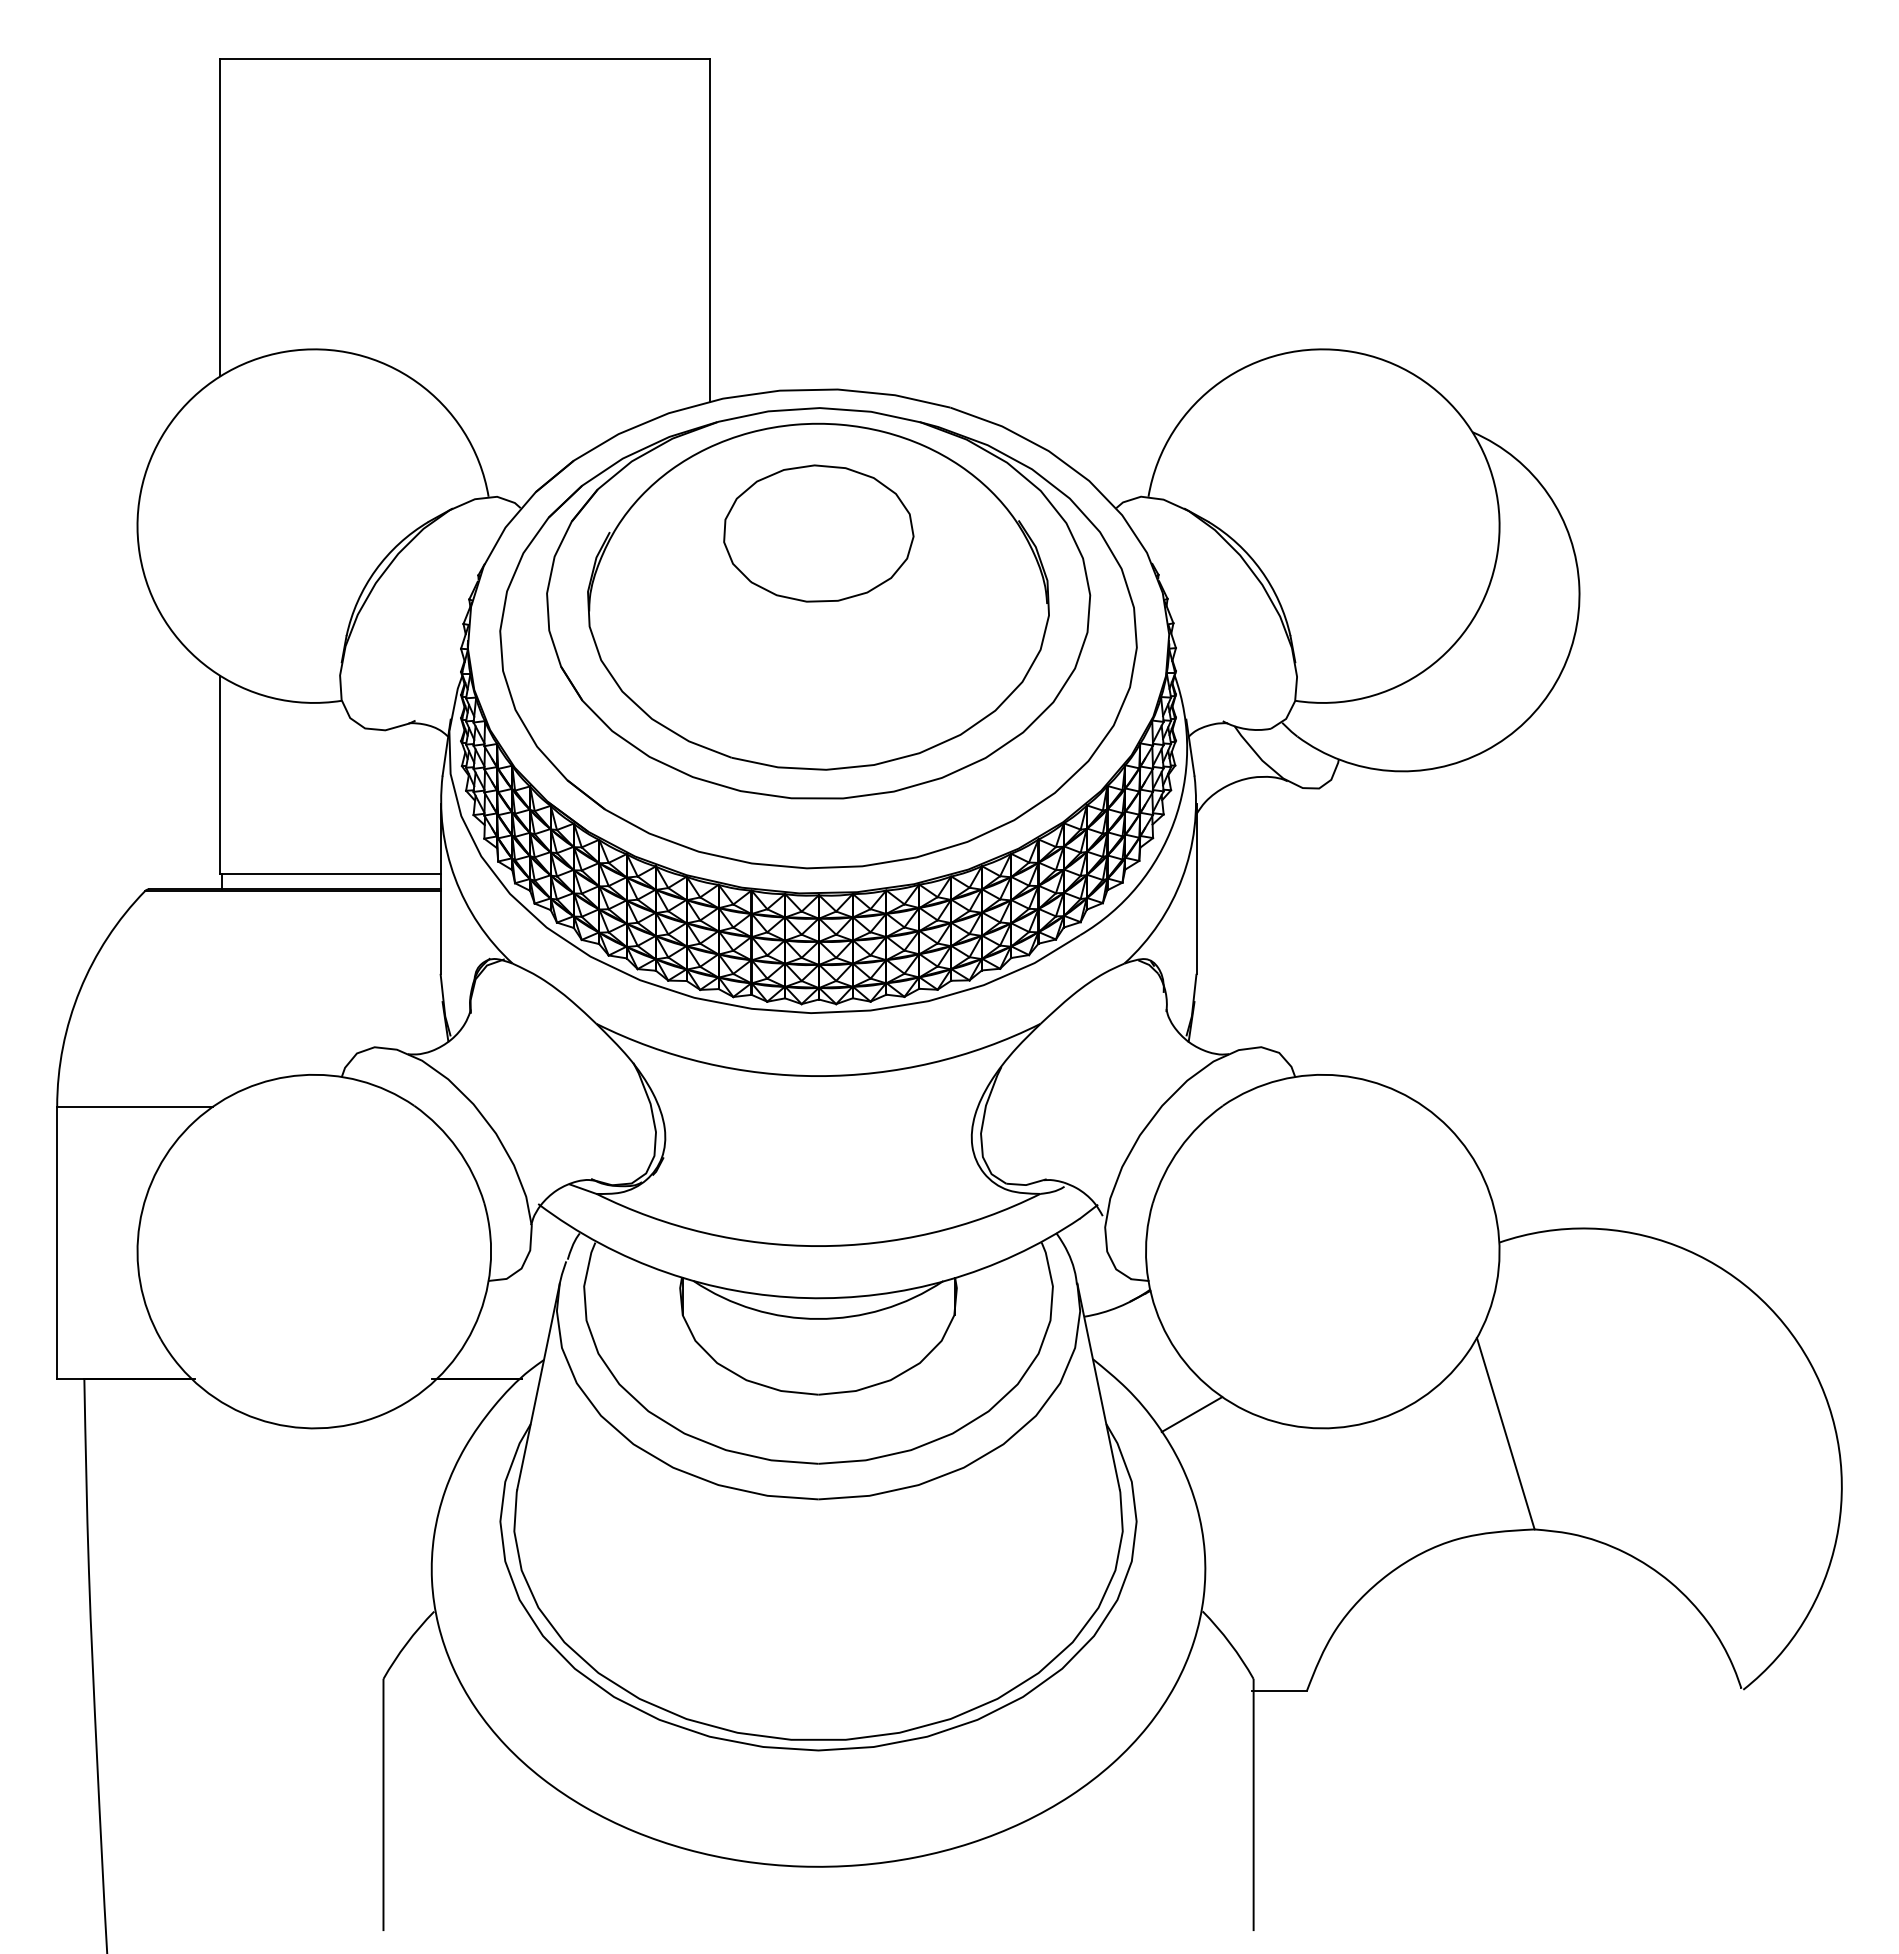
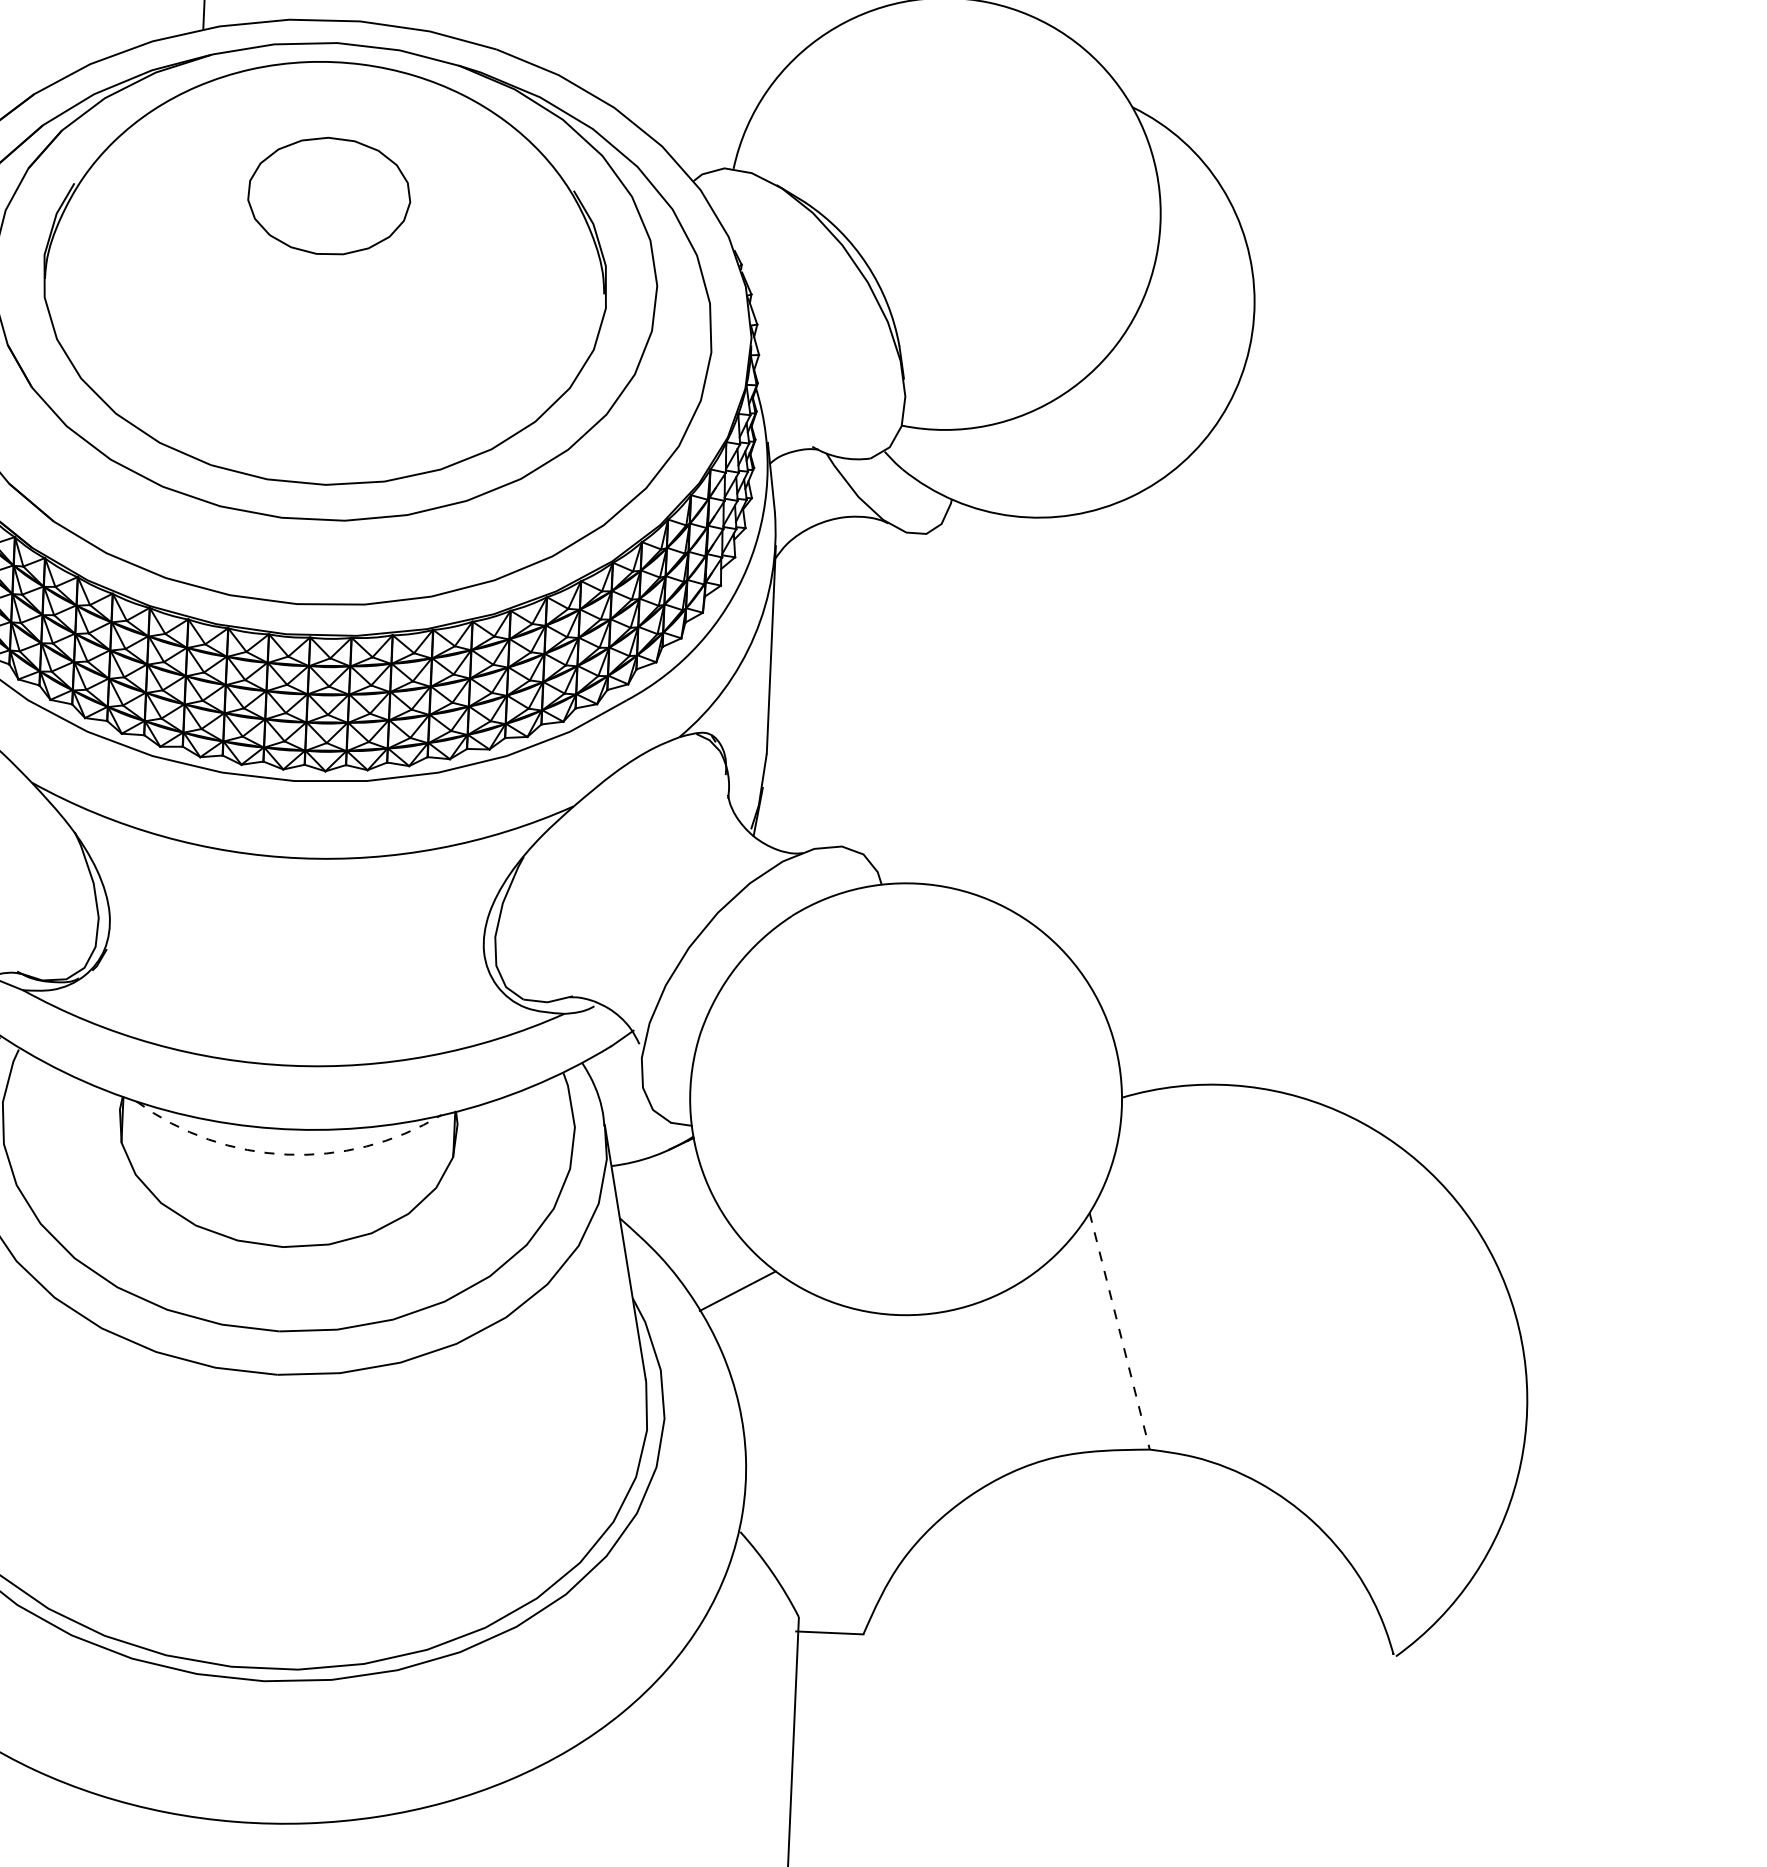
part: (818, 533) -> (328, 196), size x0.7
arc: (818, 1318) -> (287, 1154), solid -> dashed
line: (1505, 1433) -> (1119, 1330), solid -> dashed

